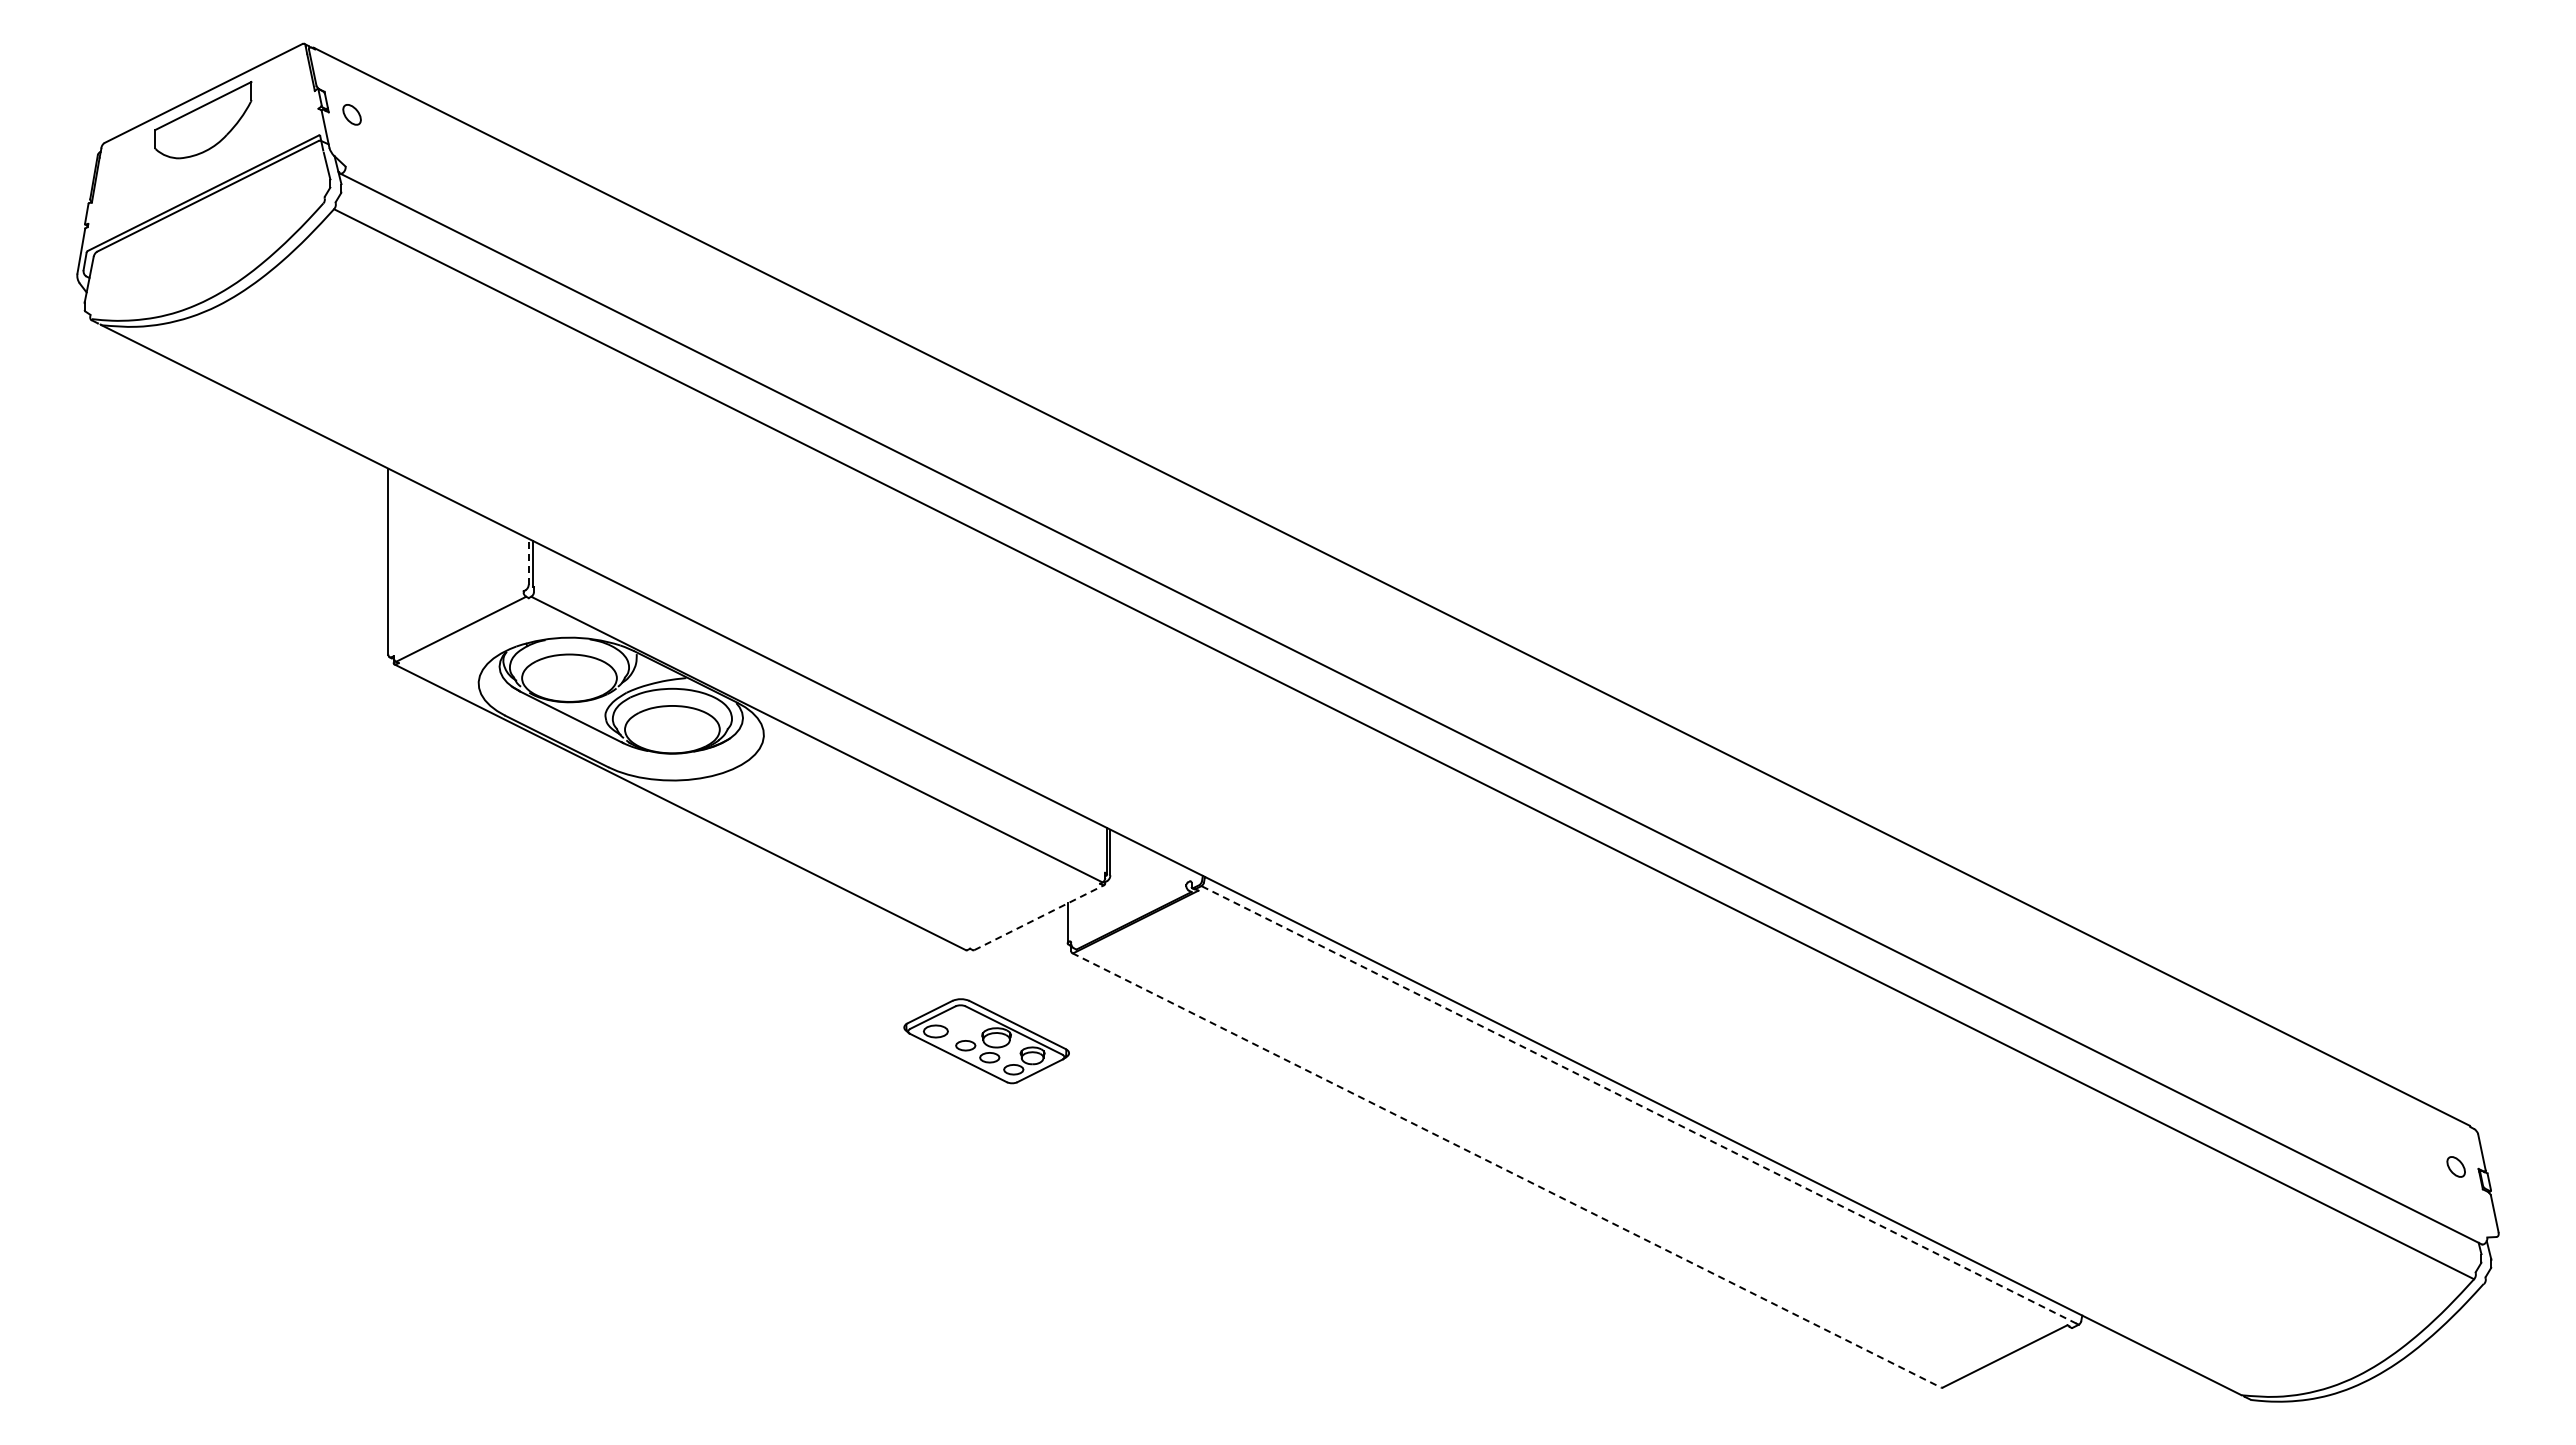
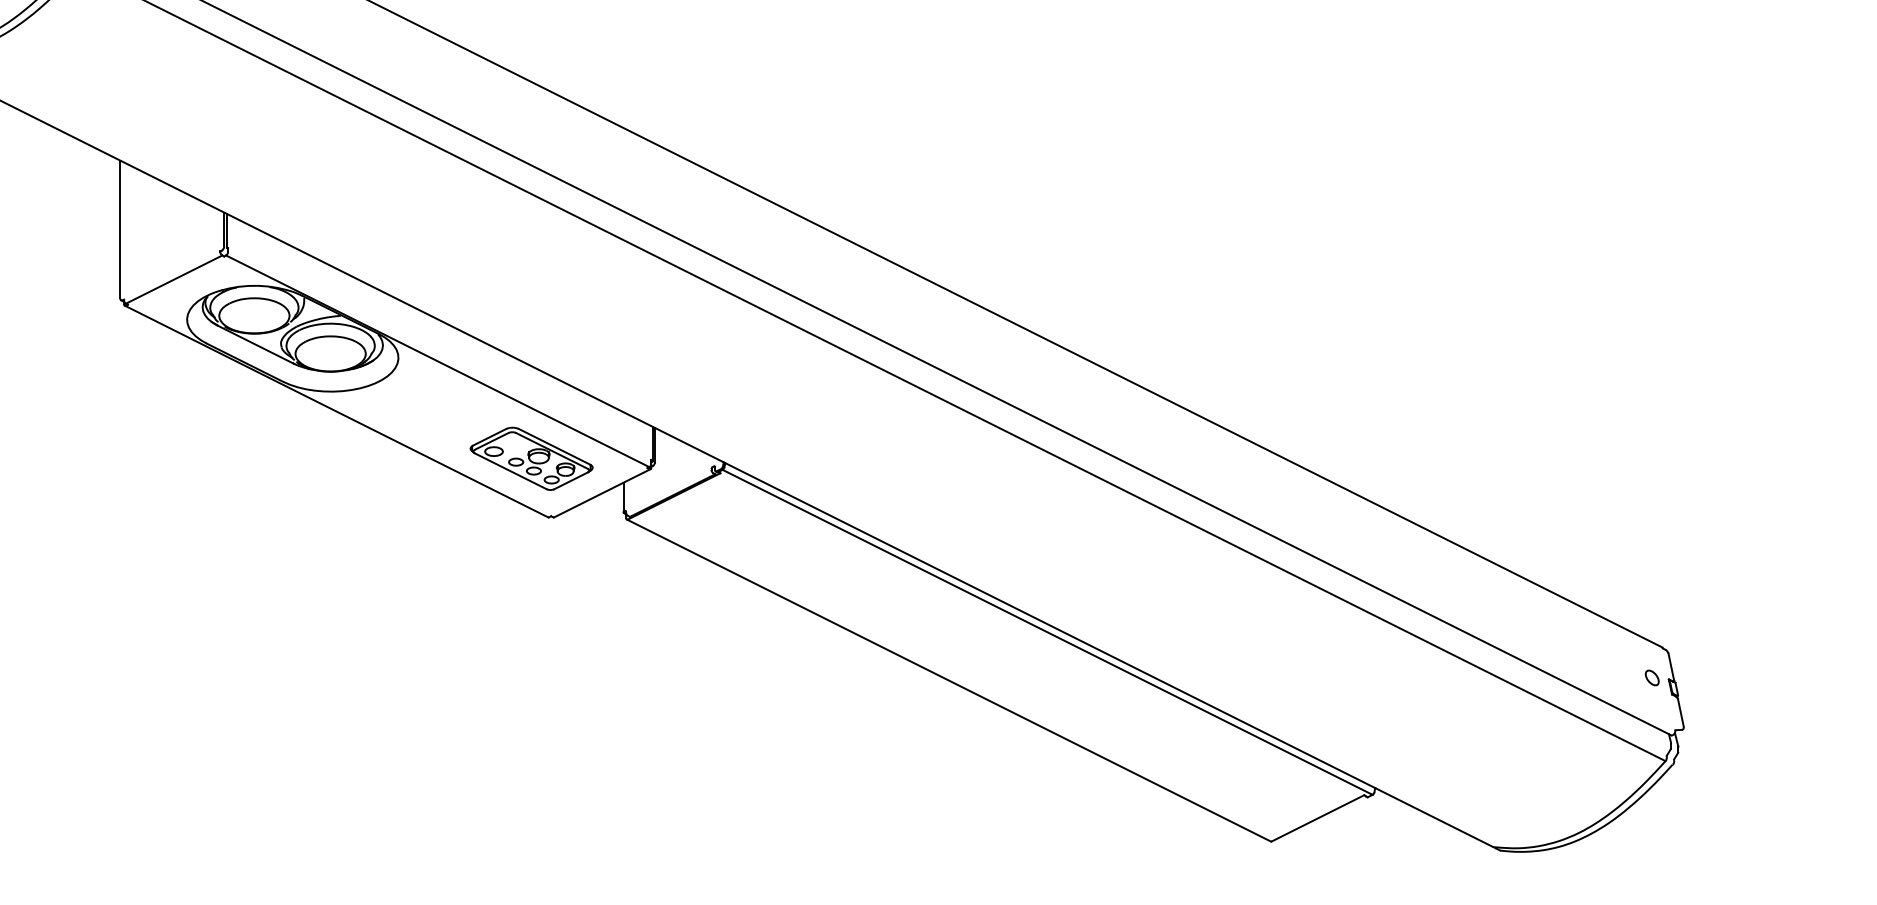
line: (528, 561) -> (224, 229), dashed -> solid
line: (1039, 917) -> (602, 493), dashed -> solid
part: (986, 1041) -> (531, 459), moved
line: (1638, 1104) -> (1046, 631), dashed -> solid
line: (1506, 1170) -> (948, 680), dashed -> solid

